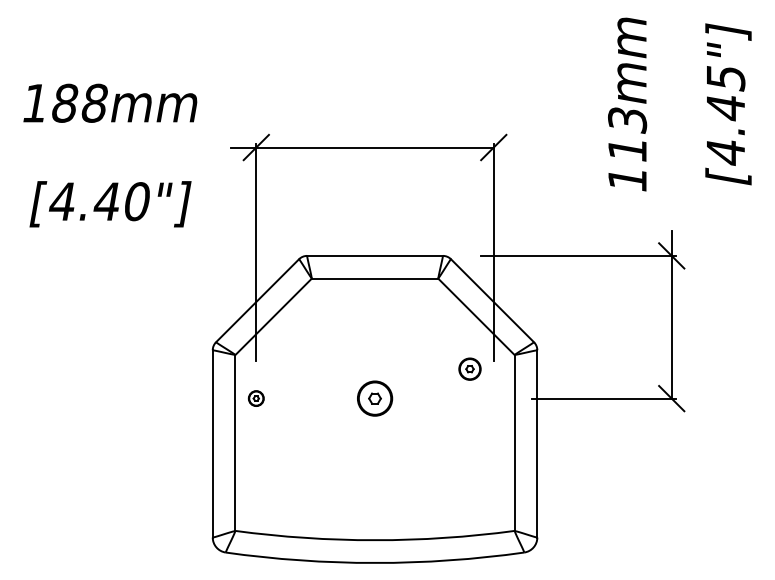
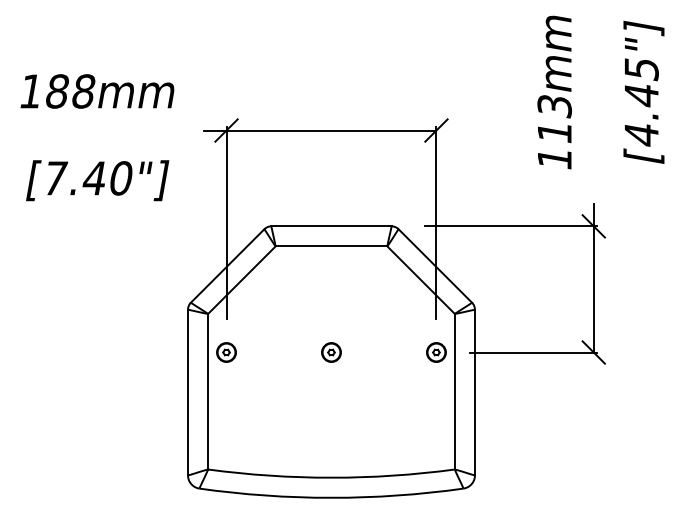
text: (62, 201) -> (55, 178), [4.40"] -> [7.40"]
part: (470, 369) -> (436, 352), moved
part: (256, 398) -> (226, 352), size x1.43
part: (375, 398) -> (331, 352), size x0.62

